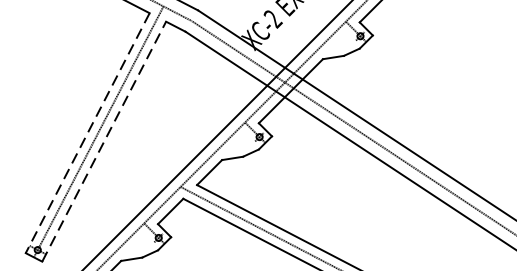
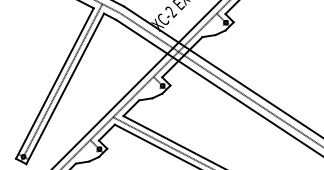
line: (87, 133) -> (54, 83), dashed -> solid
line: (104, 141) -> (65, 88), dashed -> solid

